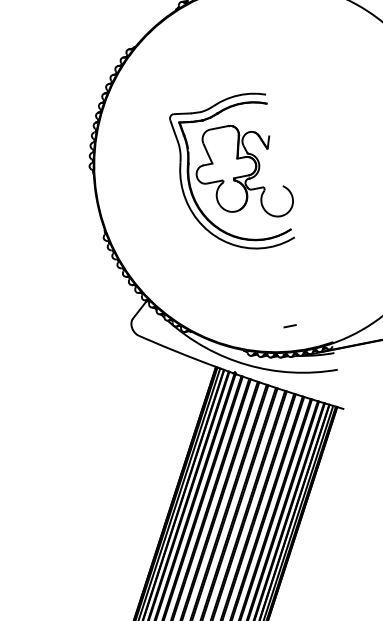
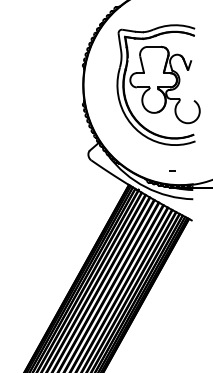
part: (233, 174) -> (158, 84), size x1.43

